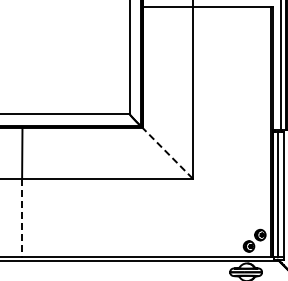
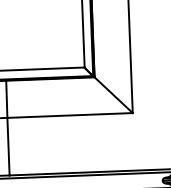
line: (167, 153) -> (113, 95), dashed -> solid
line: (22, 218) -> (8, 147), dashed -> solid

